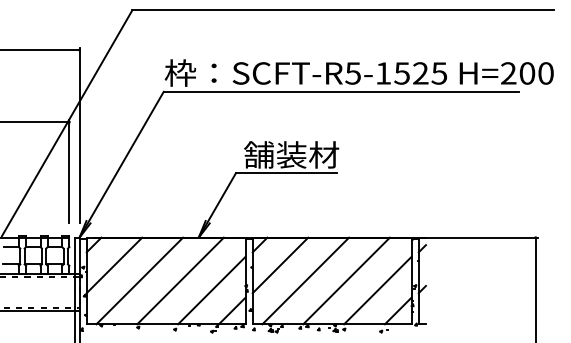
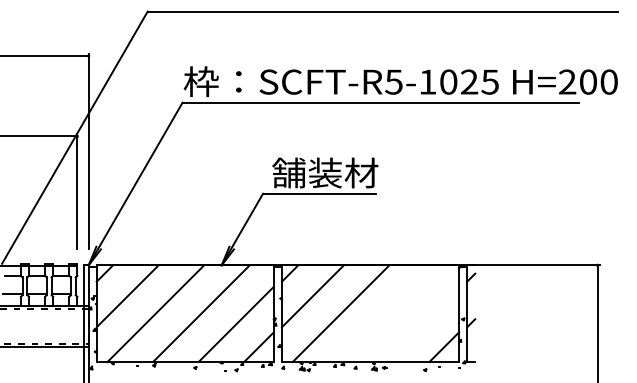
text: (402, 72) -> (448, 81), SCFT-R5-1525 -> SCFT-R5-1025
line: (346, 280) -> (386, 313), removed
line: (377, 289) -> (421, 323), removed

